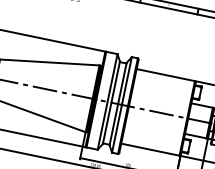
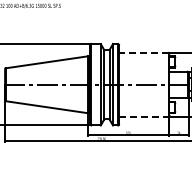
line: (165, 75) -> (143, 53), solid -> dashed
line: (150, 149) -> (143, 116), solid -> dashed

